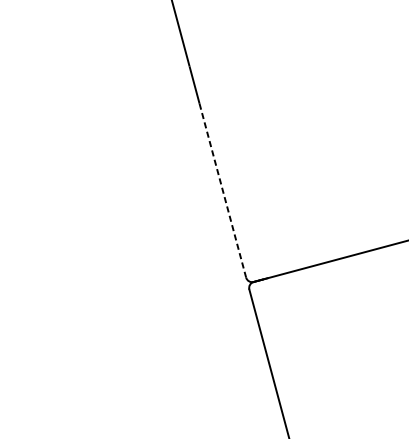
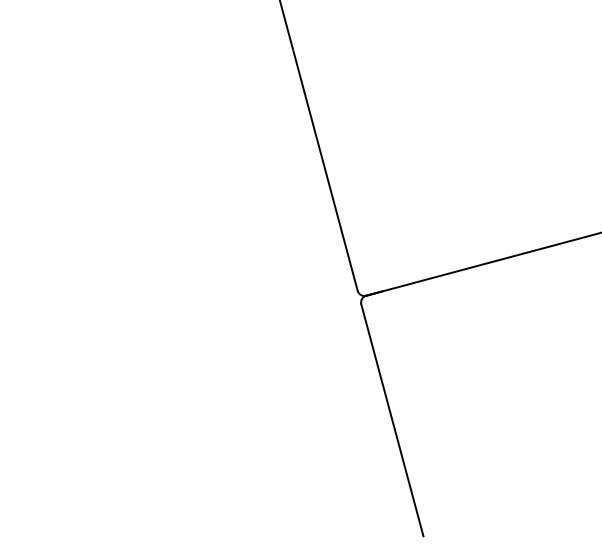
line: (223, 191) -> (331, 192), dashed -> solid

